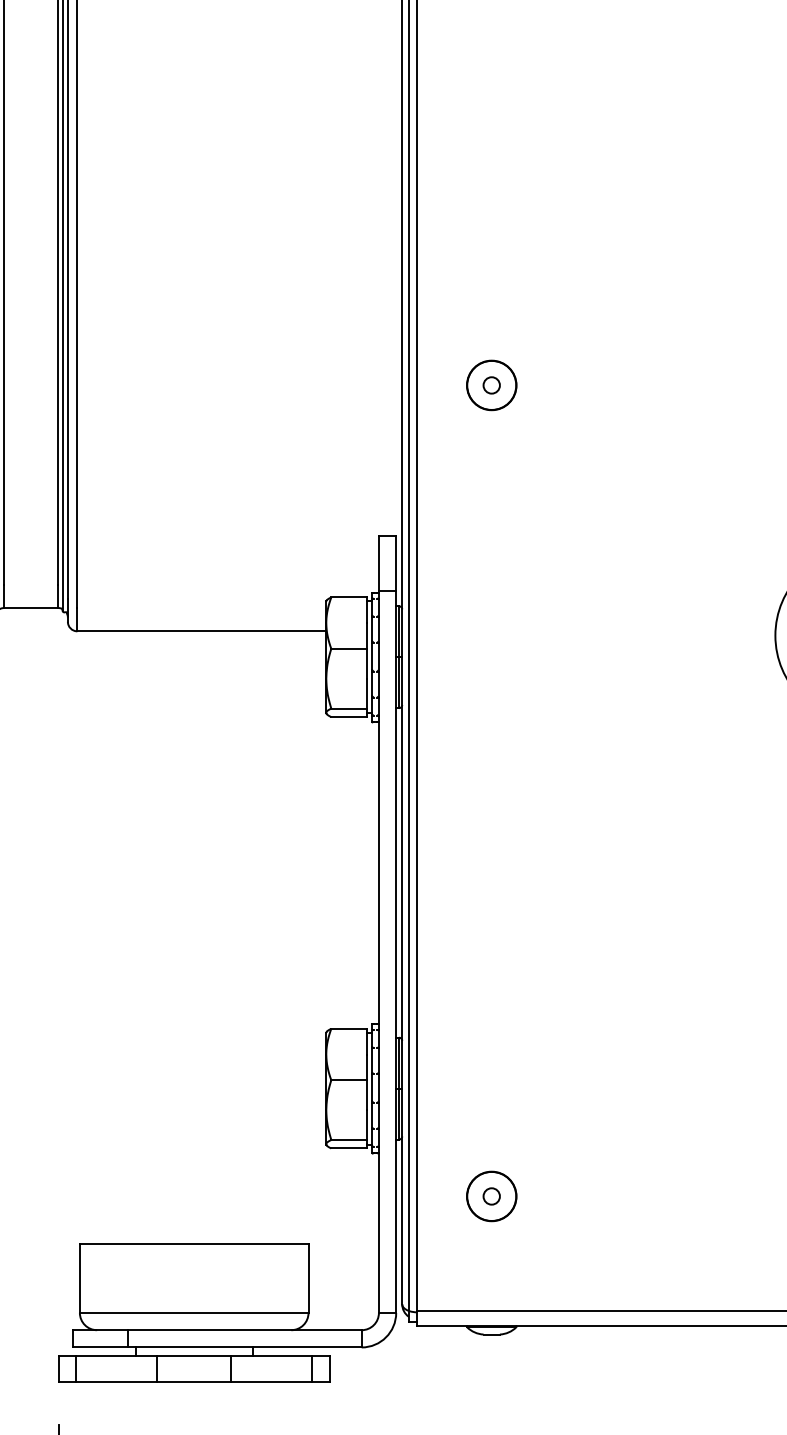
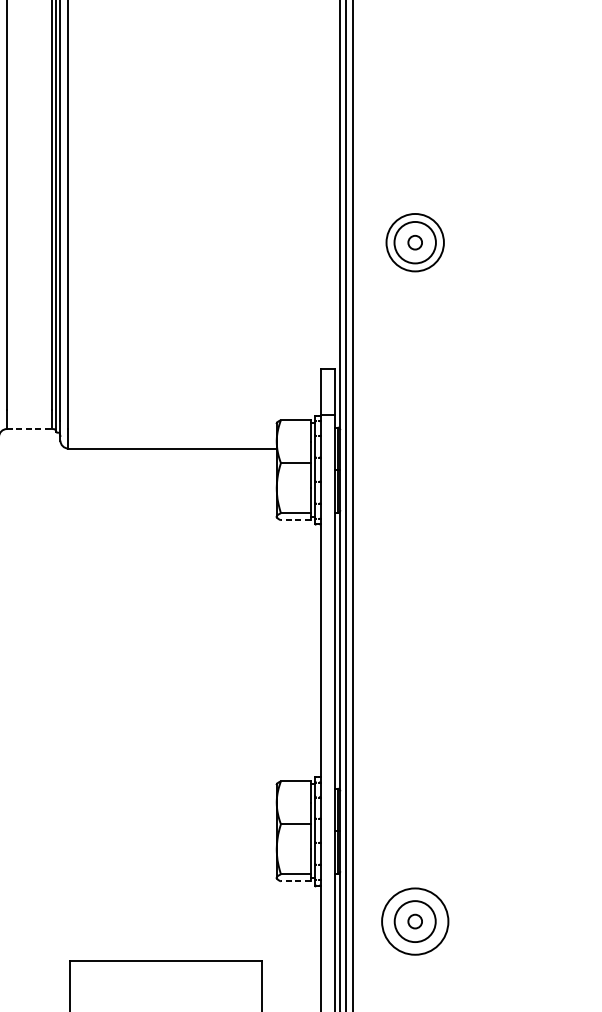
circle: (491, 384) -> (415, 241), size x1.4
line: (31, 608) -> (29, 429), solid -> dashed
line: (349, 717) -> (296, 520), solid -> dashed
line: (349, 1148) -> (296, 881), solid -> dashed
circle: (491, 1196) -> (415, 921), size x1.6

